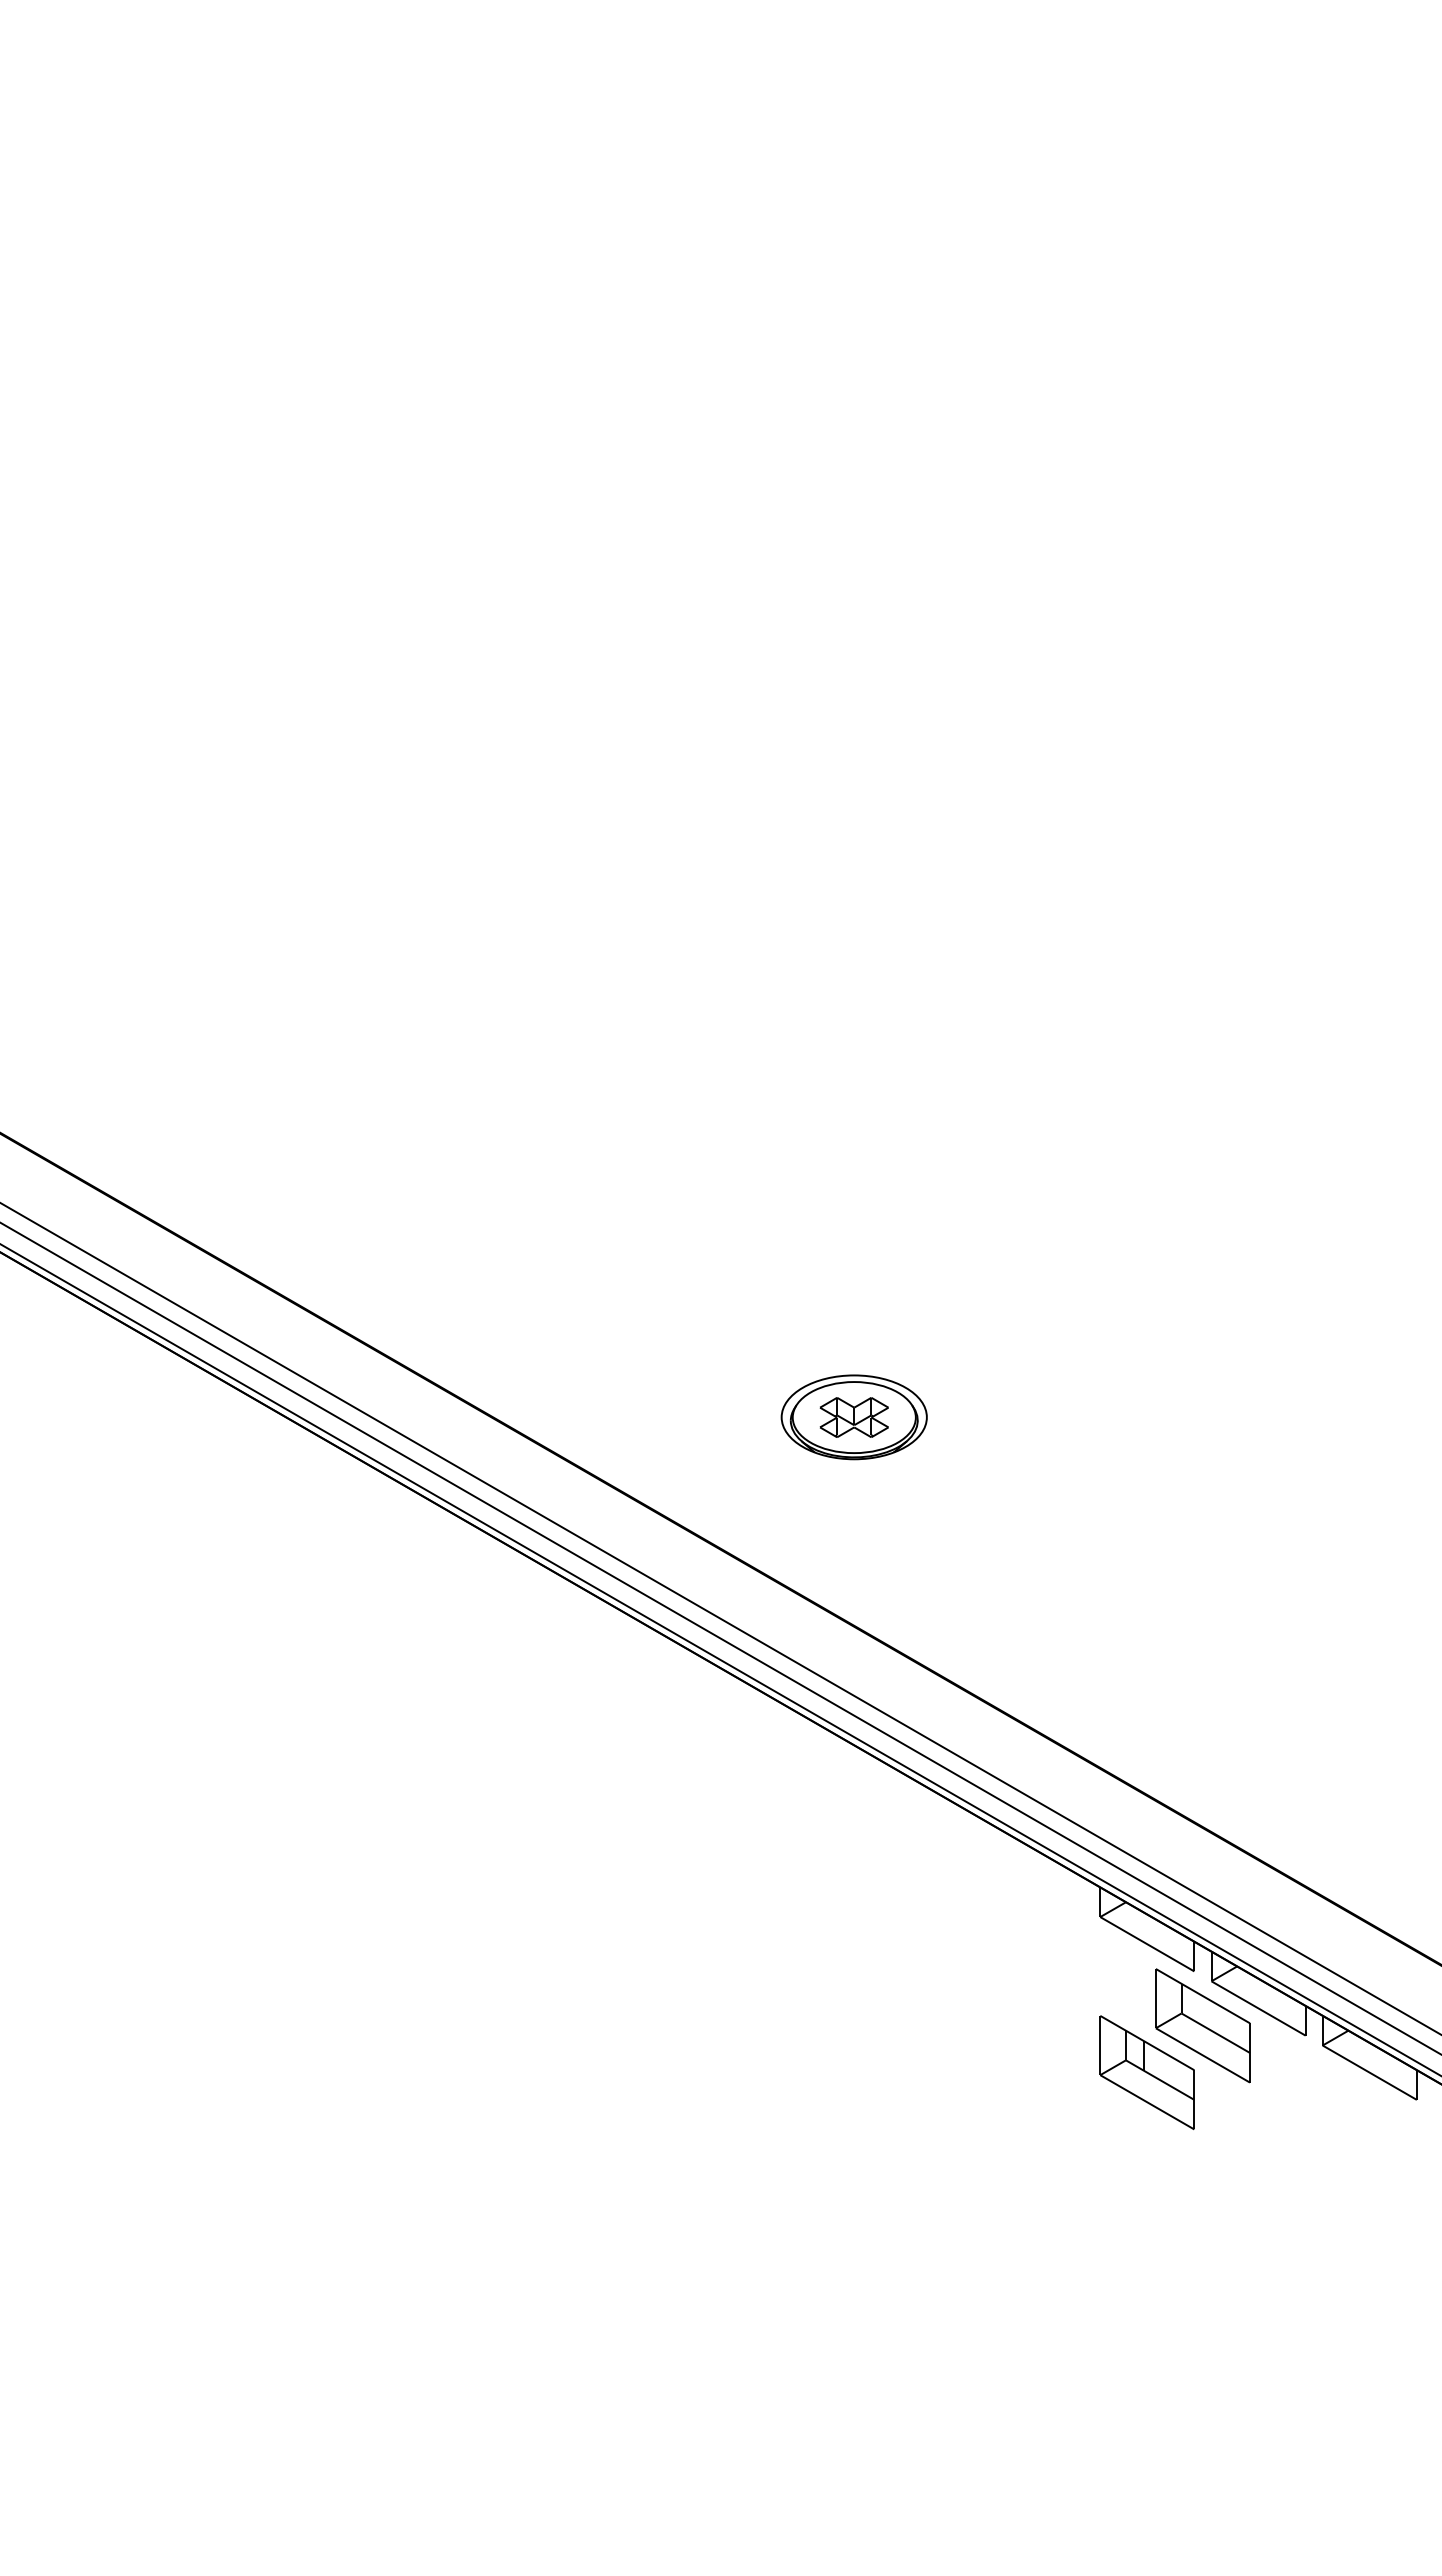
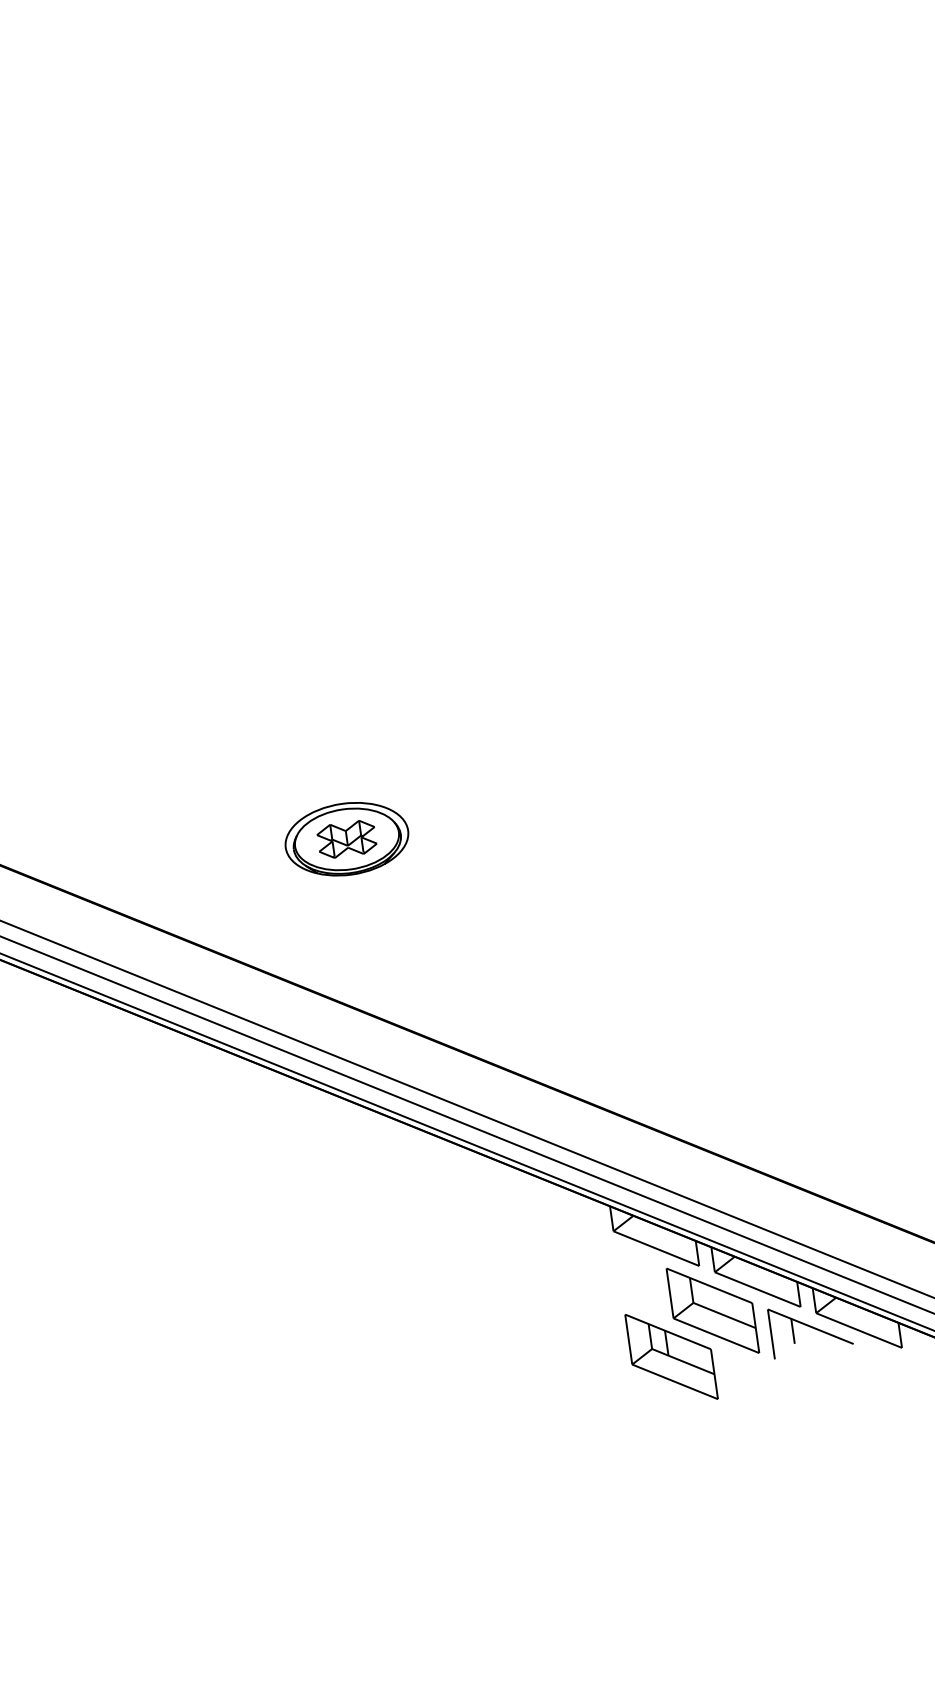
part: (1313, 2061) -> (810, 1327), added

